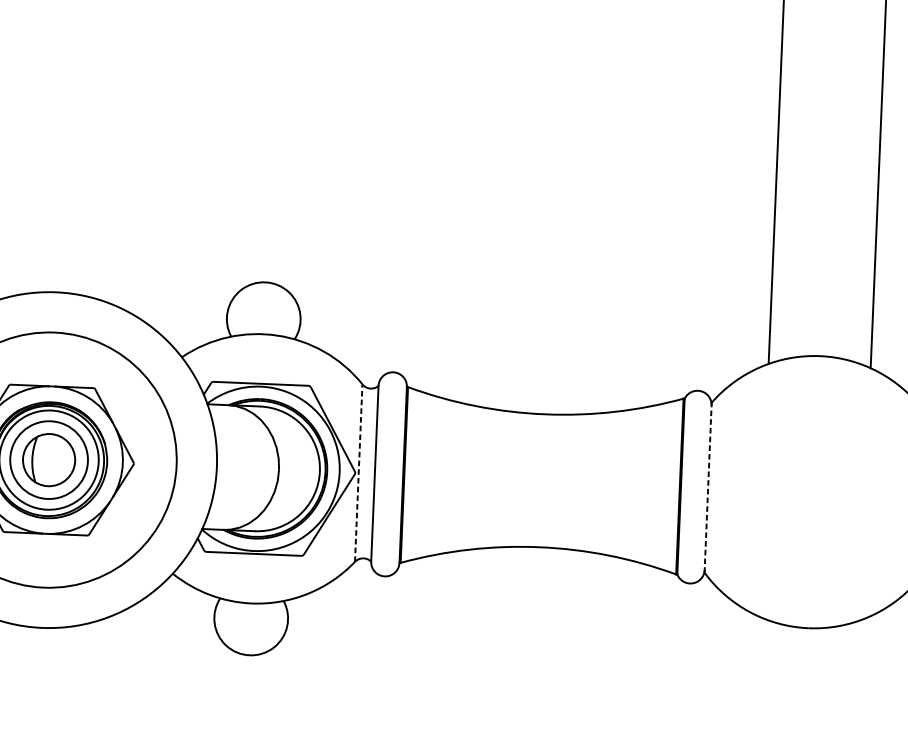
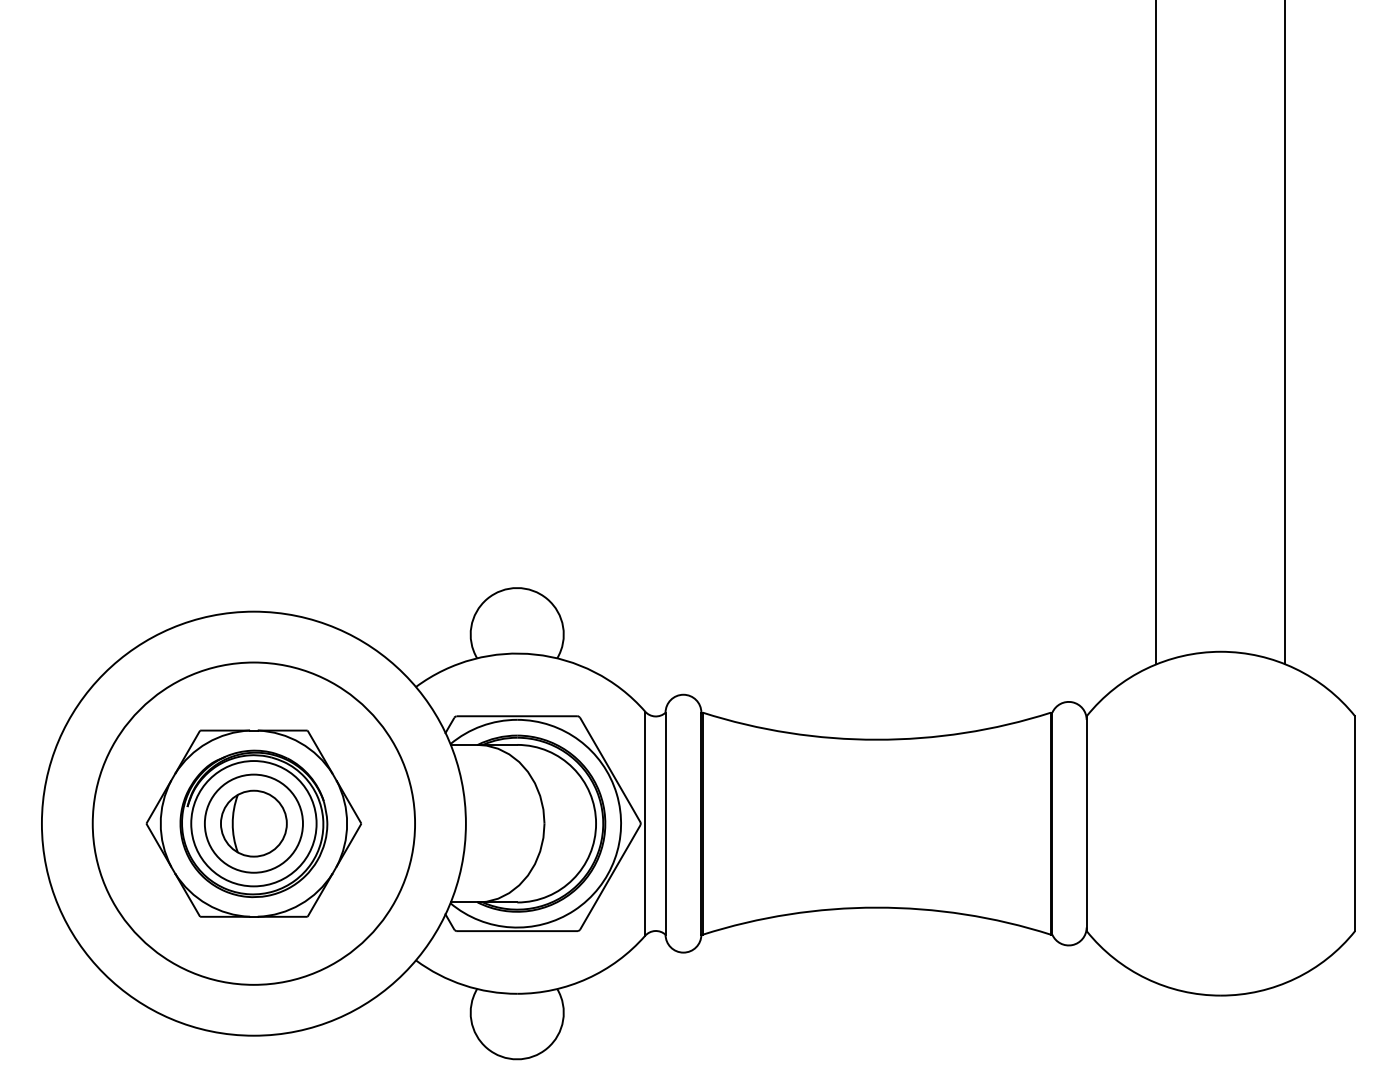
line: (359, 472) -> (645, 823), dashed -> solid
line: (708, 487) -> (1086, 823), dashed -> solid

